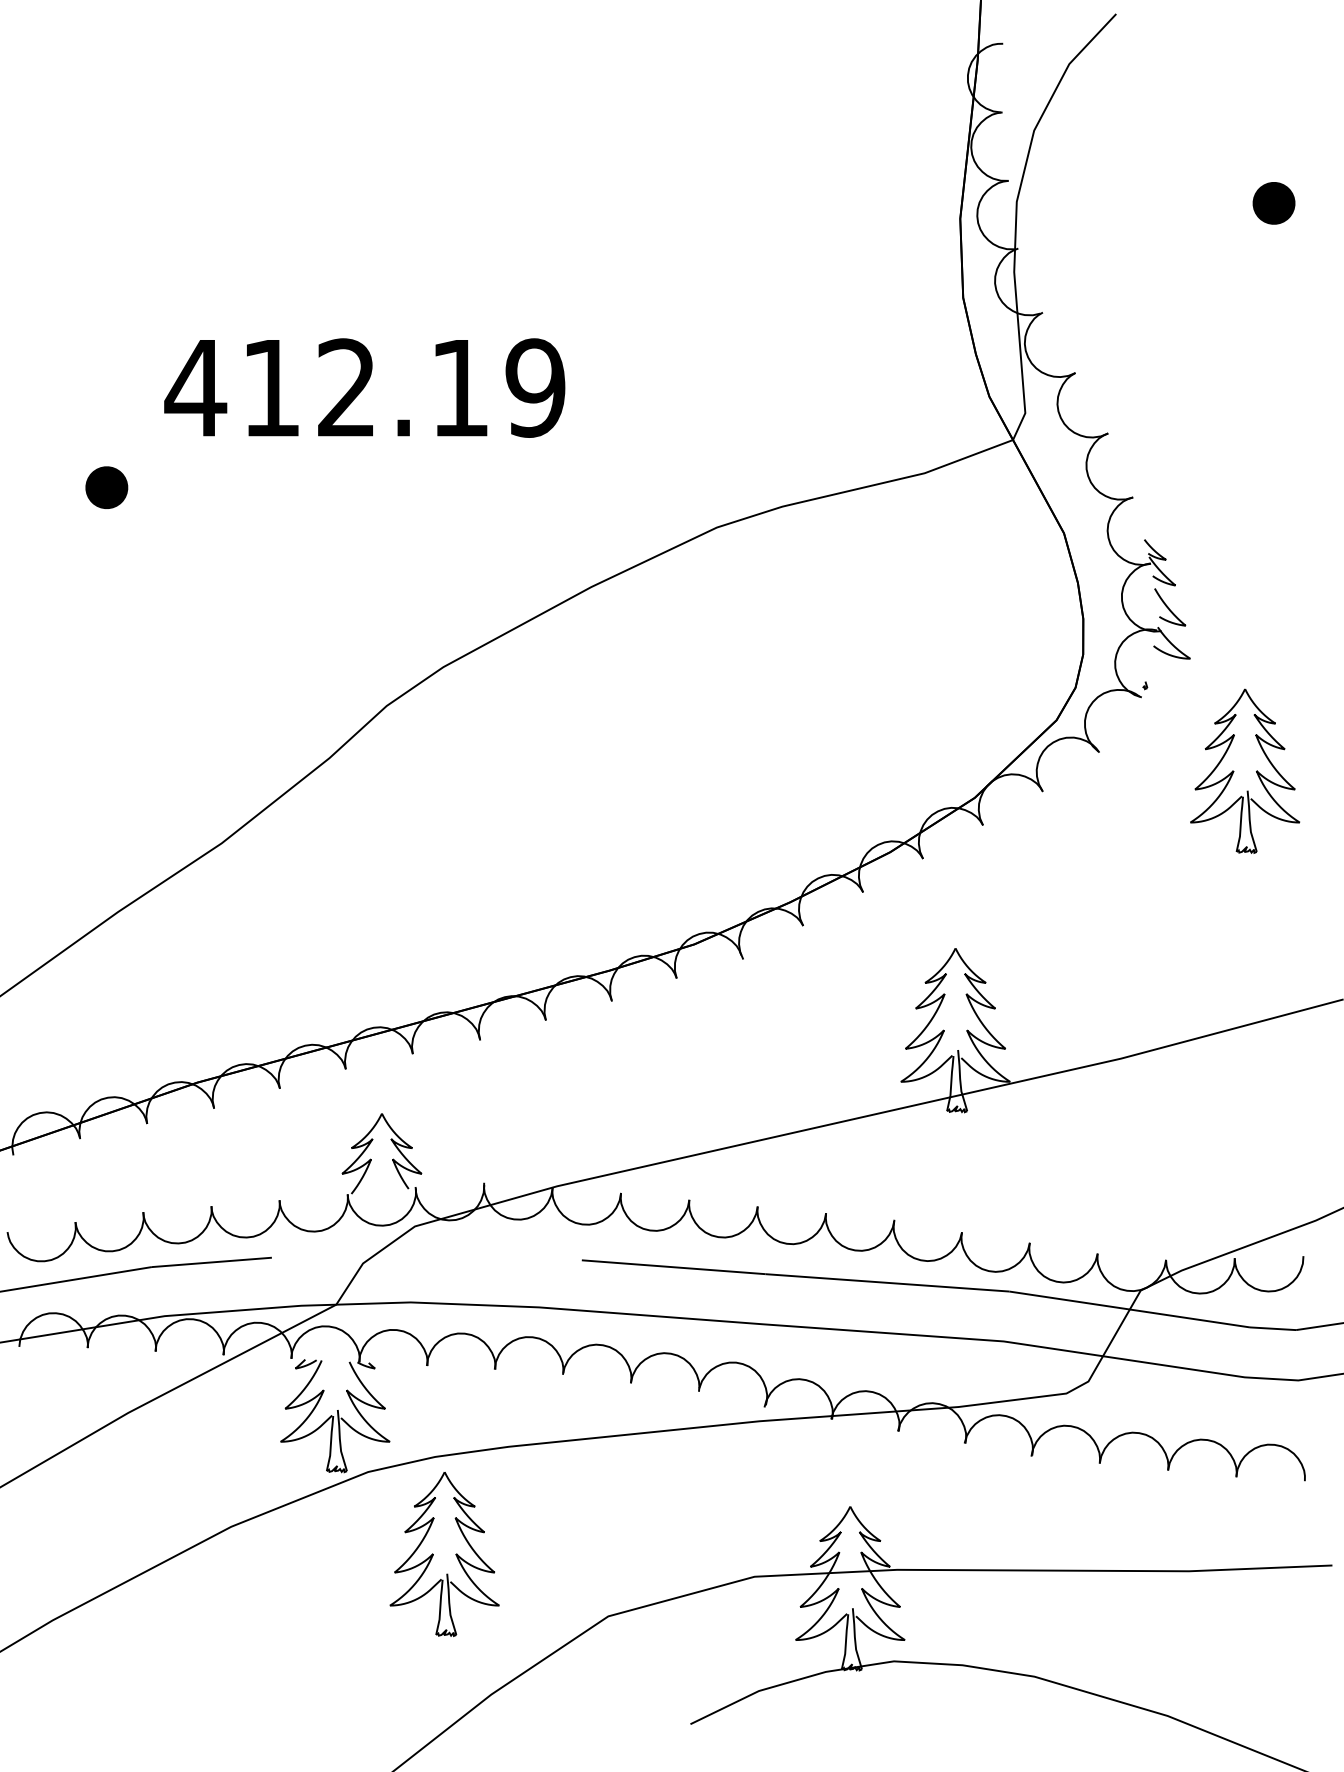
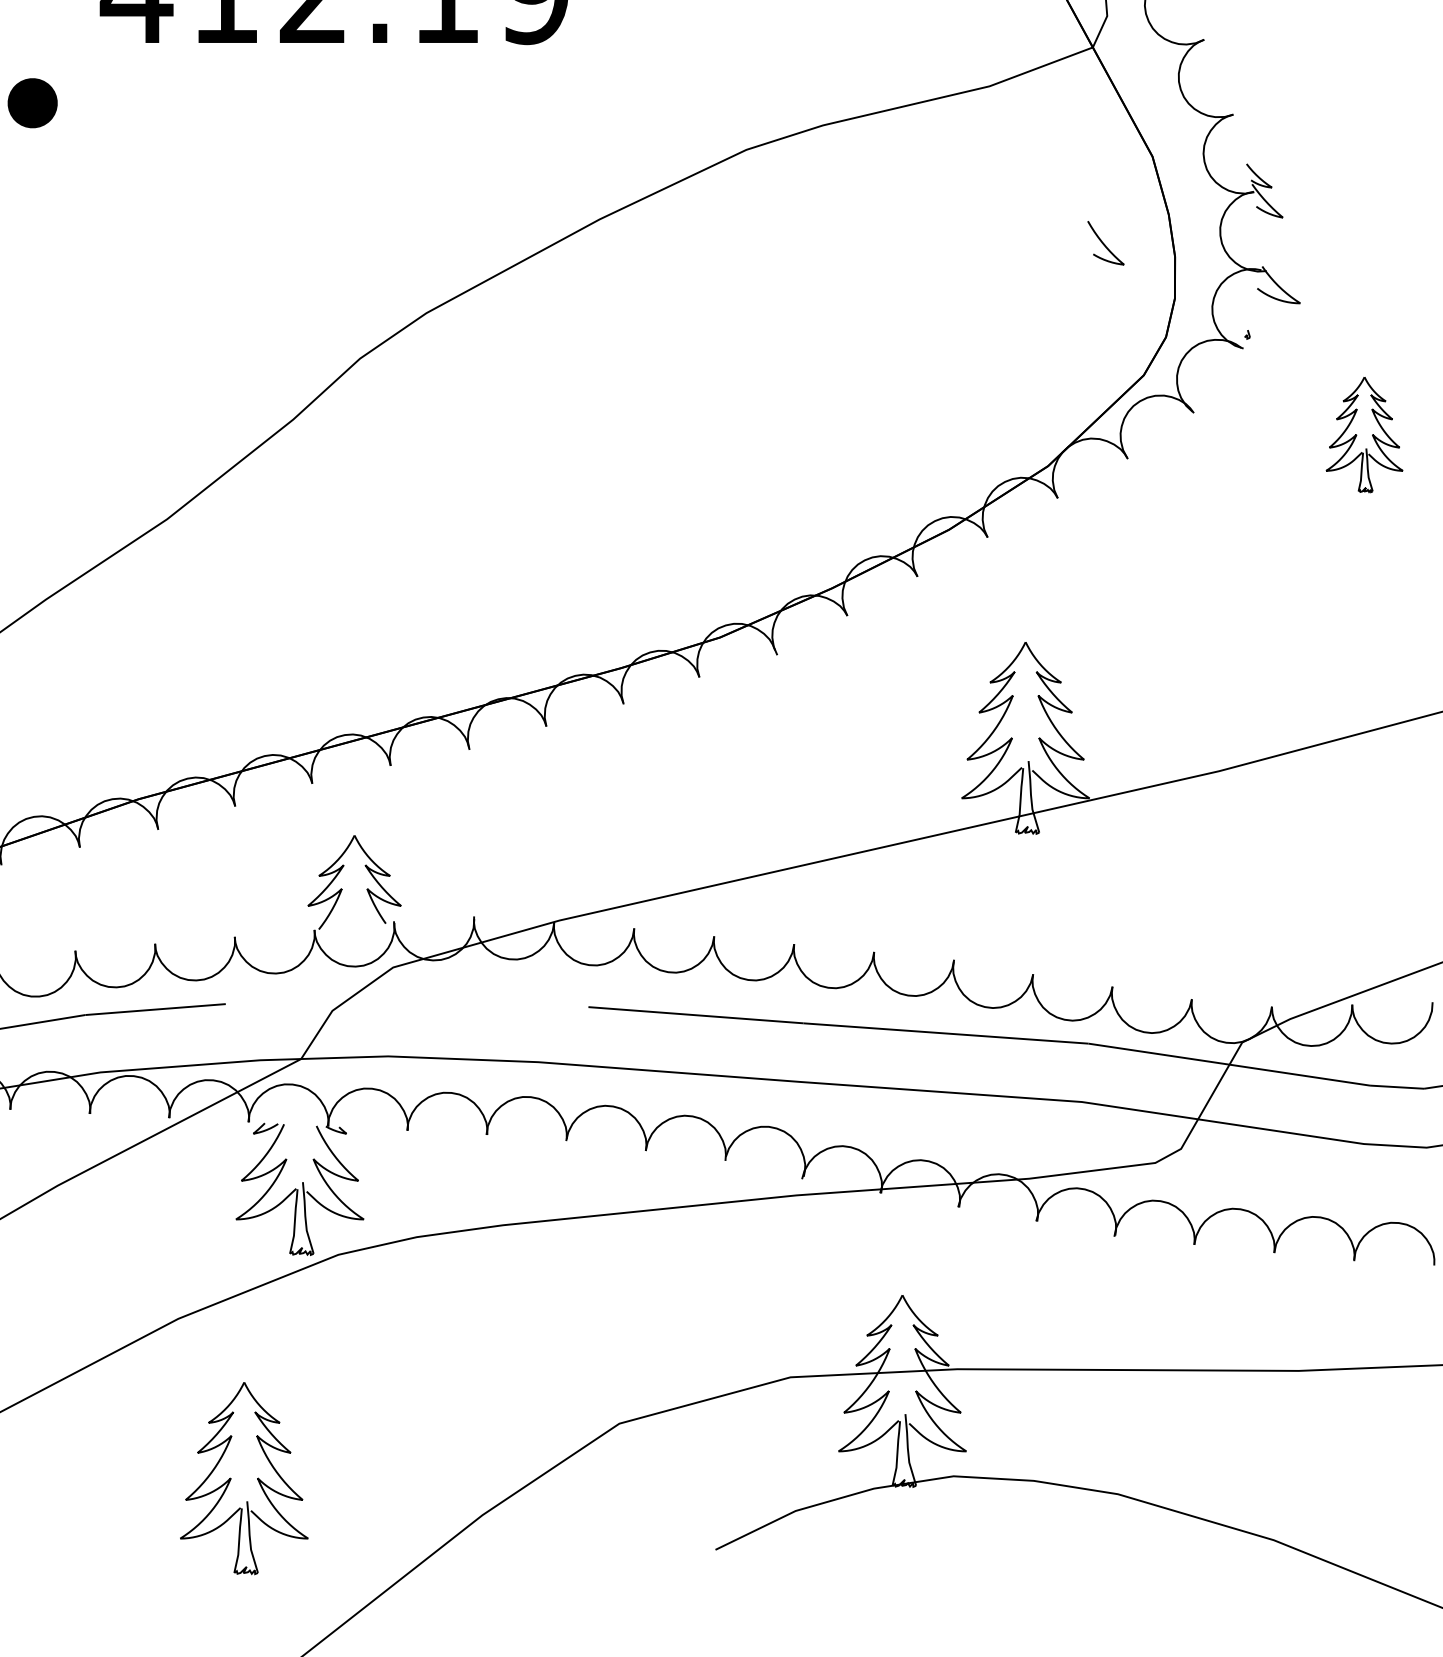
curve: (1169, 608) -> (1105, 244), moved
part: (1245, 770) -> (1364, 434), size x0.6
part: (444, 1554) -> (244, 1478), moved

